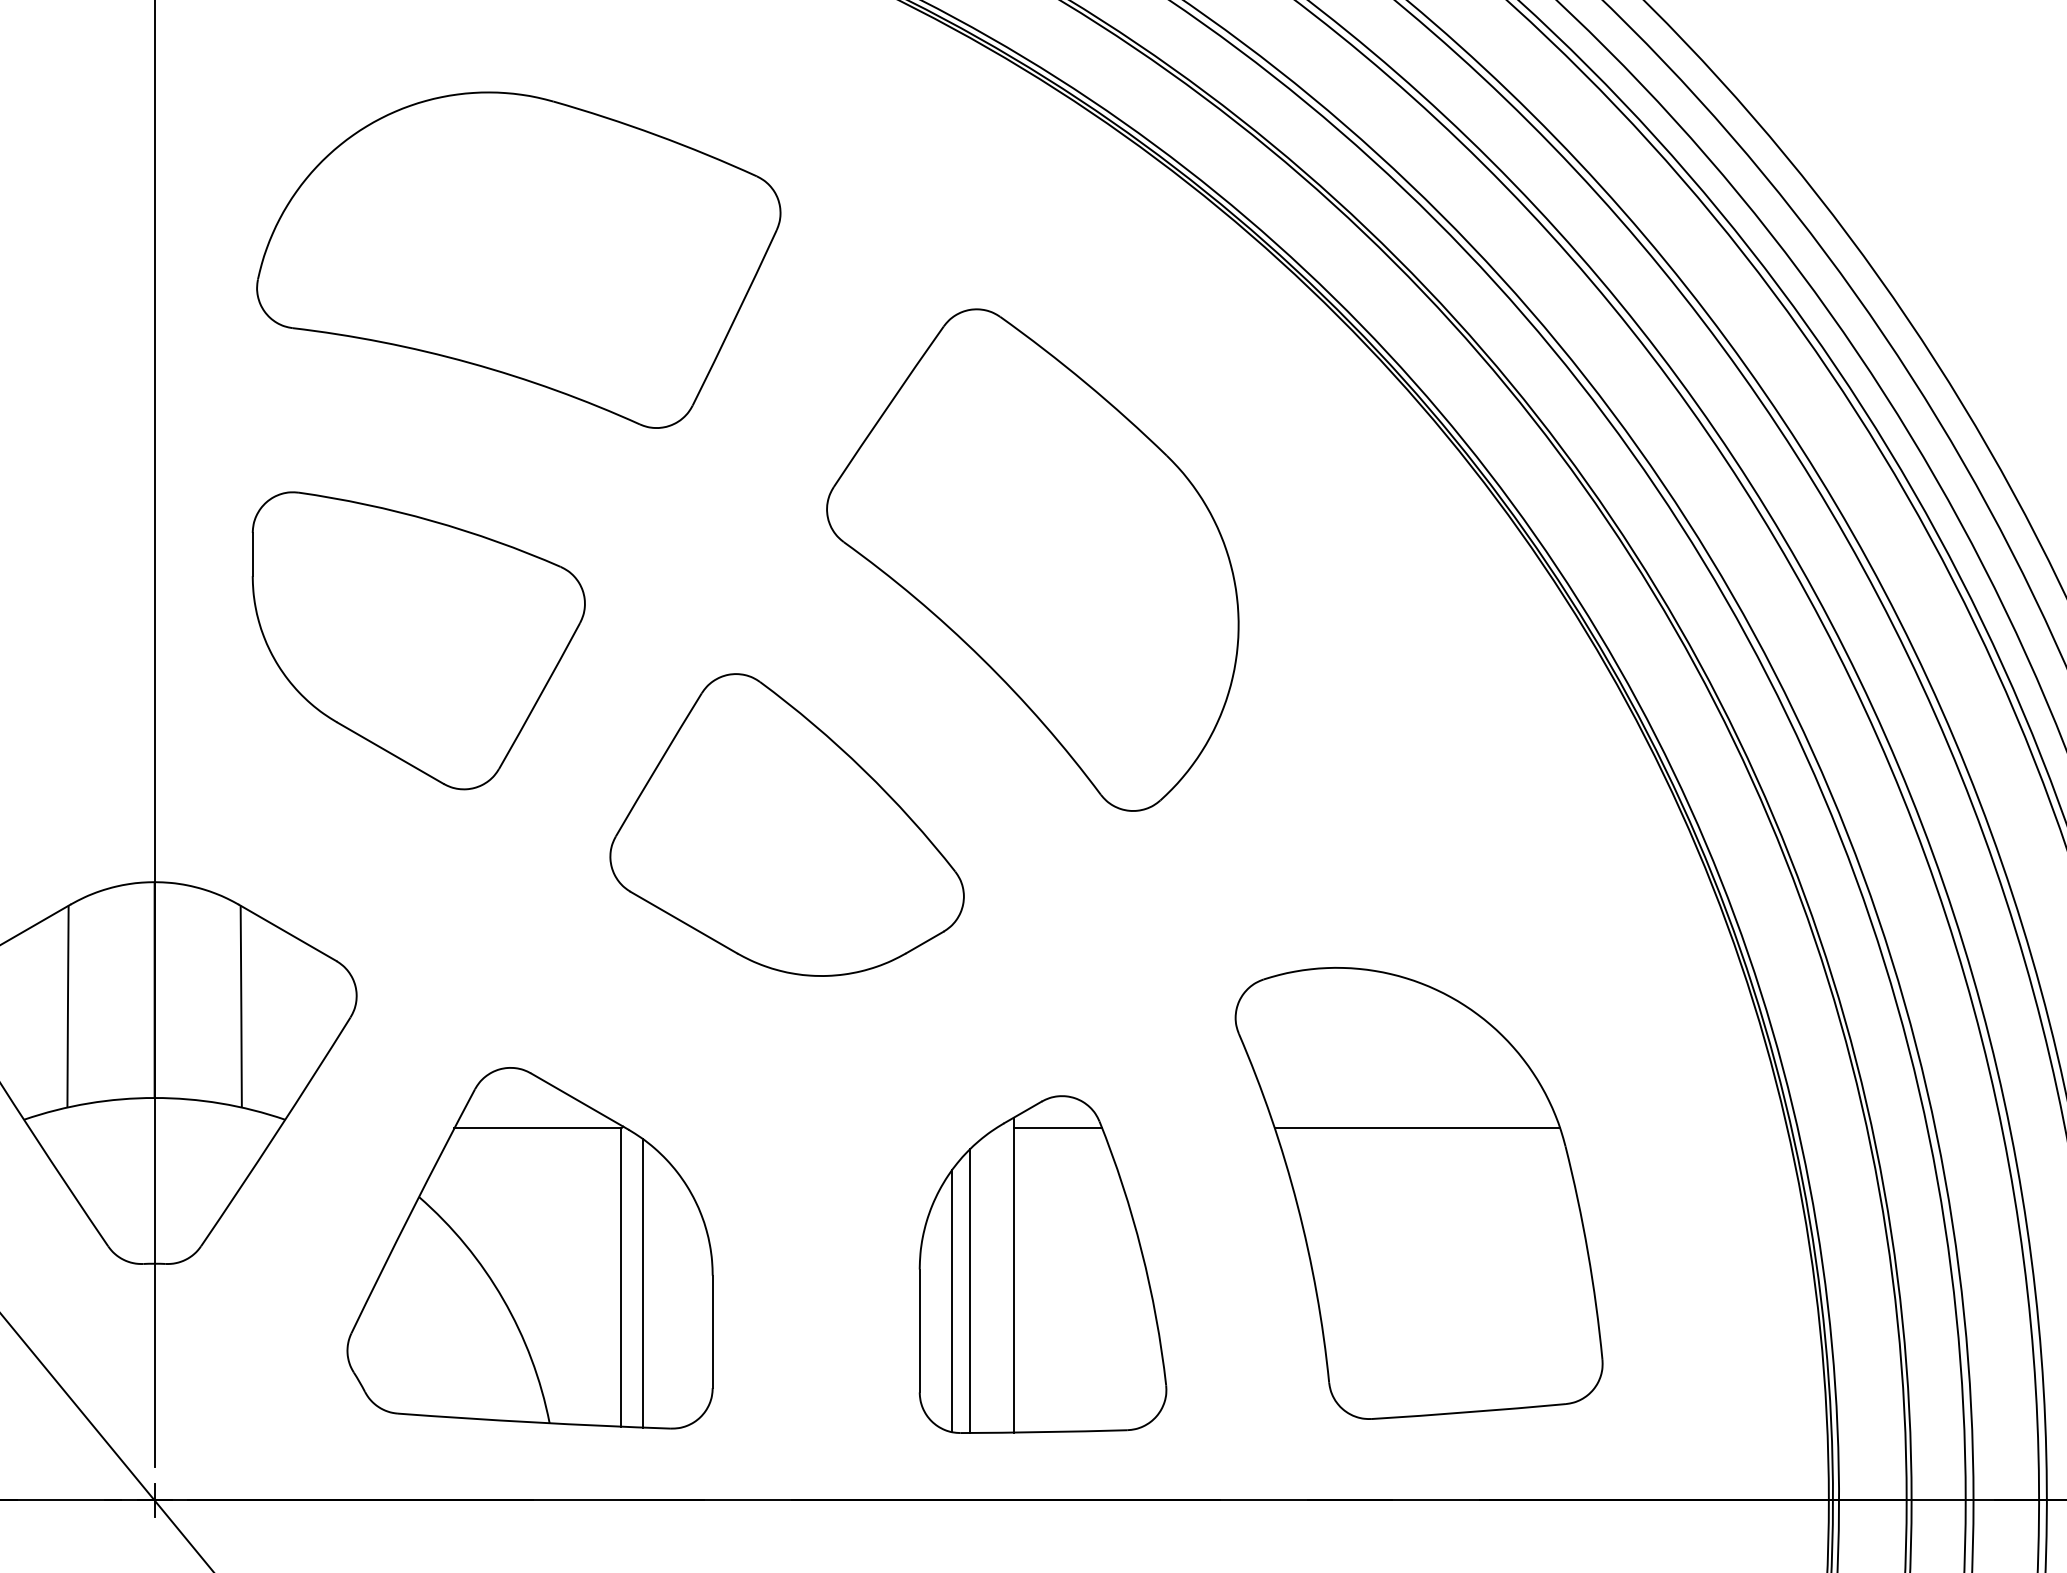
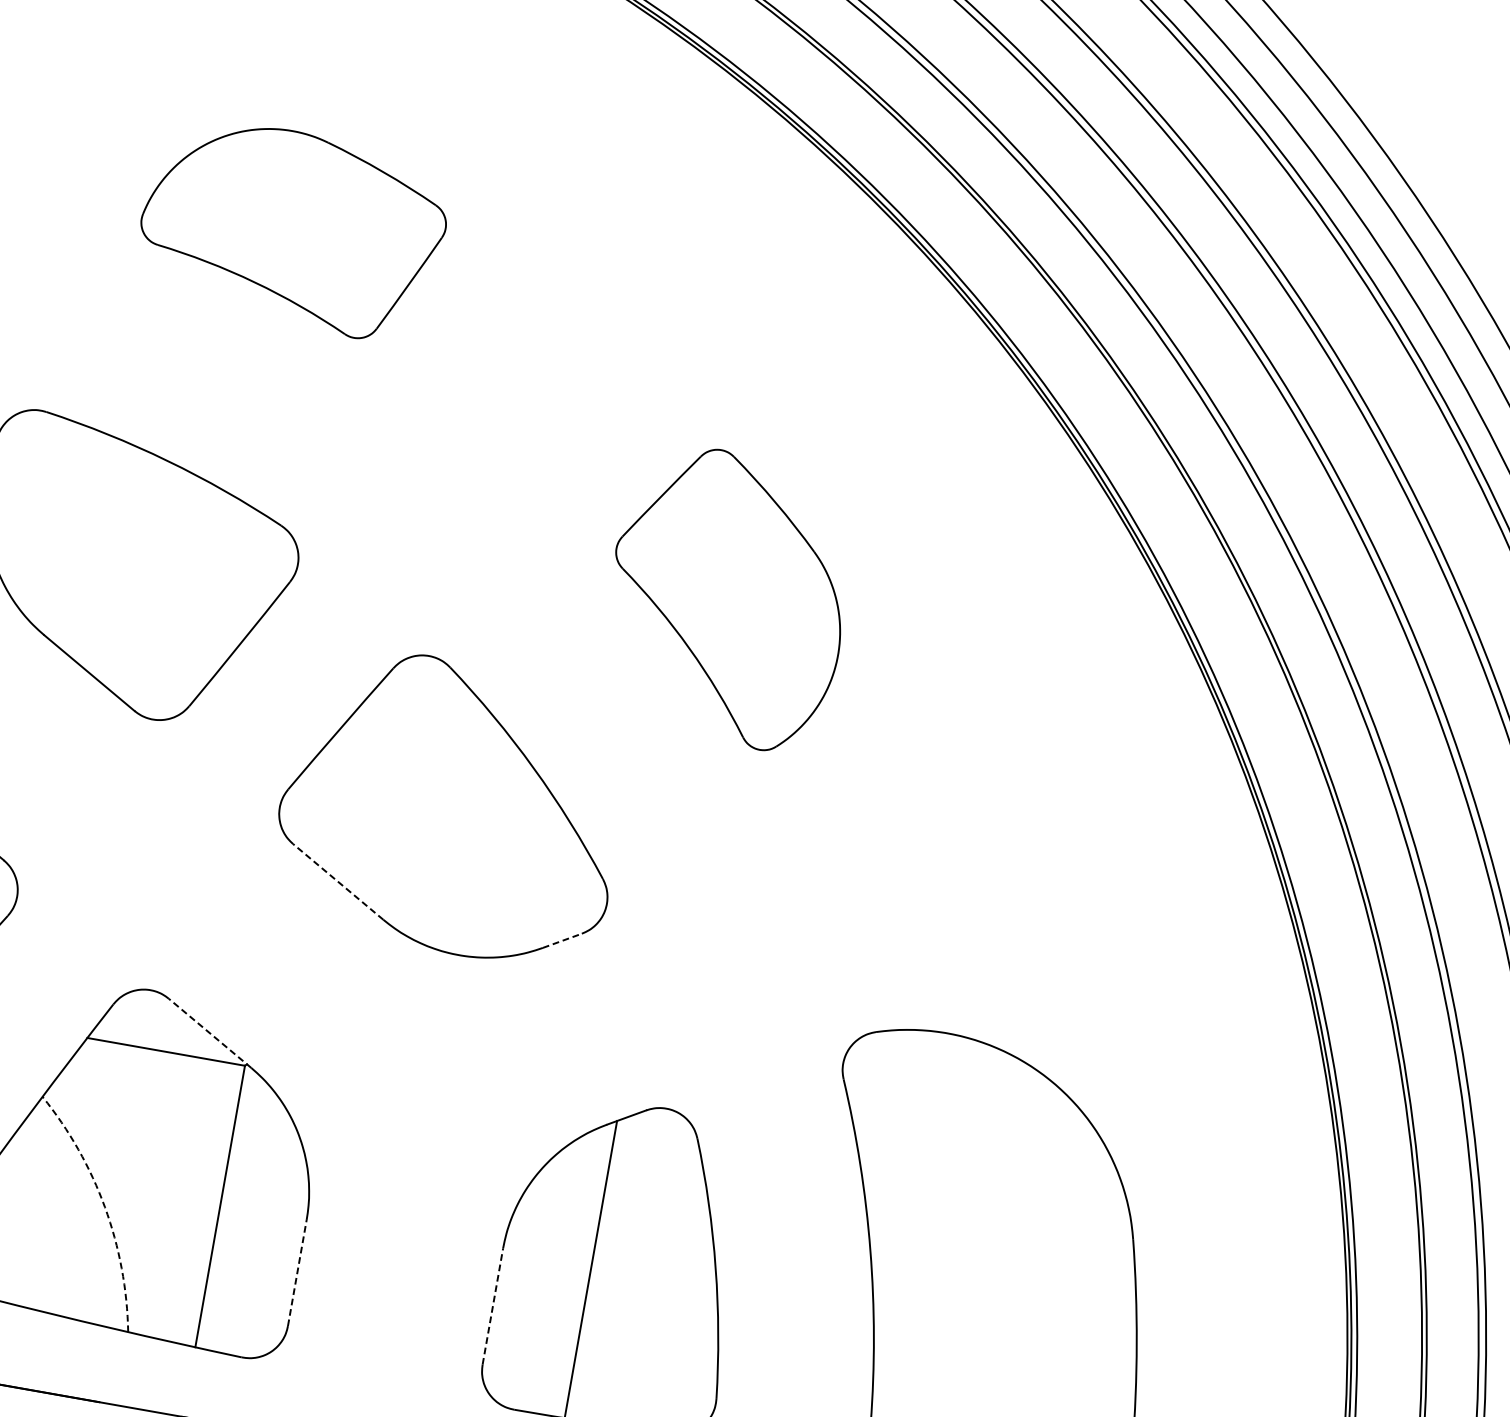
part: (518, 259) -> (292, 228), size x0.6
part: (1032, 559) -> (727, 597), size x0.6
line: (683, 922) -> (337, 881), solid -> dashed
line: (924, 942) -> (562, 940), solid -> dashed
line: (579, 1101) -> (209, 1033), solid -> dashed
line: (1057, 1128) -> (656, 1138), removed
line: (1417, 1128) -> (996, 1198), removed
line: (643, 1283) -> (240, 1215), removed
line: (970, 1290) -> (547, 1276), removed
arc: (503, 1299) -> (105, 1207), solid -> dashed
line: (952, 1301) -> (528, 1284), removed
line: (919, 1330) -> (492, 1306), solid -> dashed
line: (712, 1331) -> (297, 1272), solid -> dashed

